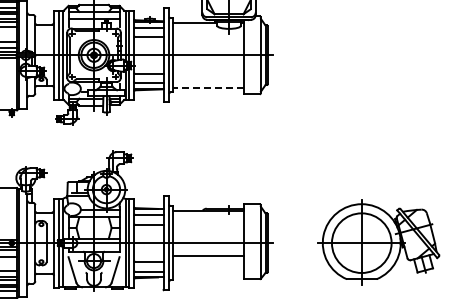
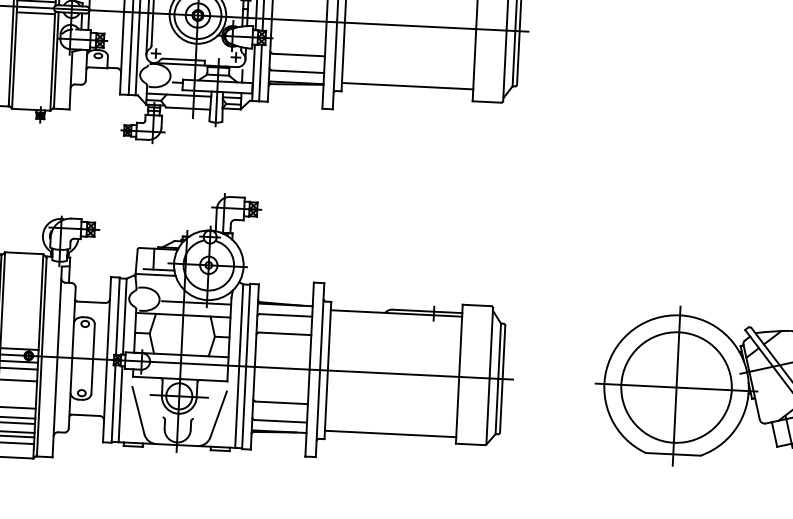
line: (208, 87) -> (406, 85), dashed -> solid
line: (208, 255) -> (389, 433), moved

